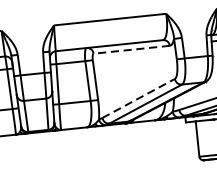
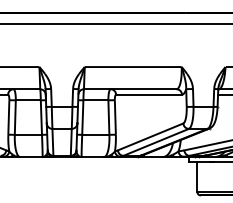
line: (132, 49) -> (149, 94), dashed -> solid
line: (139, 97) -> (151, 136), dashed -> solid

